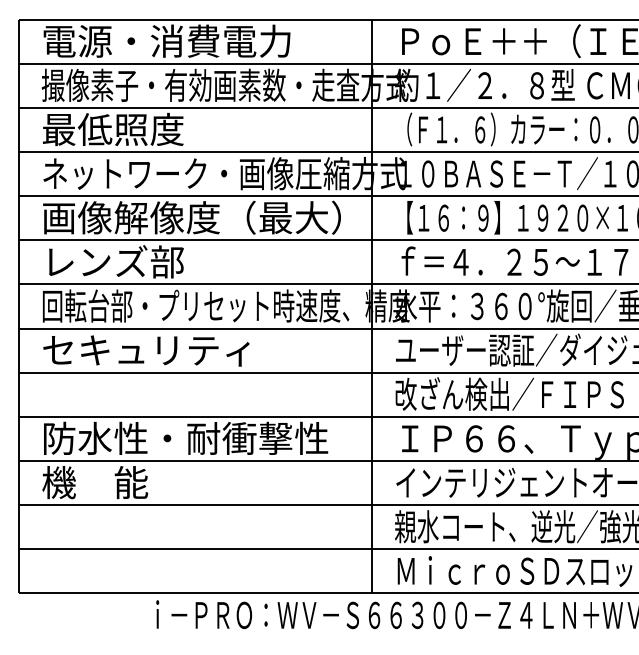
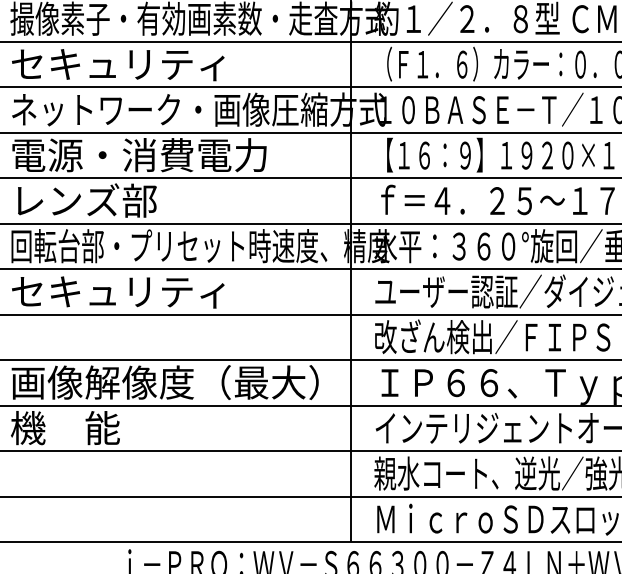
text: (145, 129) -> (117, 64), 最低照度 -> セキュリティ
text: (191, 217) -> (164, 154), 画像解像度（最大） -> 電源・消費電力
text: (191, 438) -> (164, 382), 防水性・耐衝撃性 -> 画像解像度（最大）

